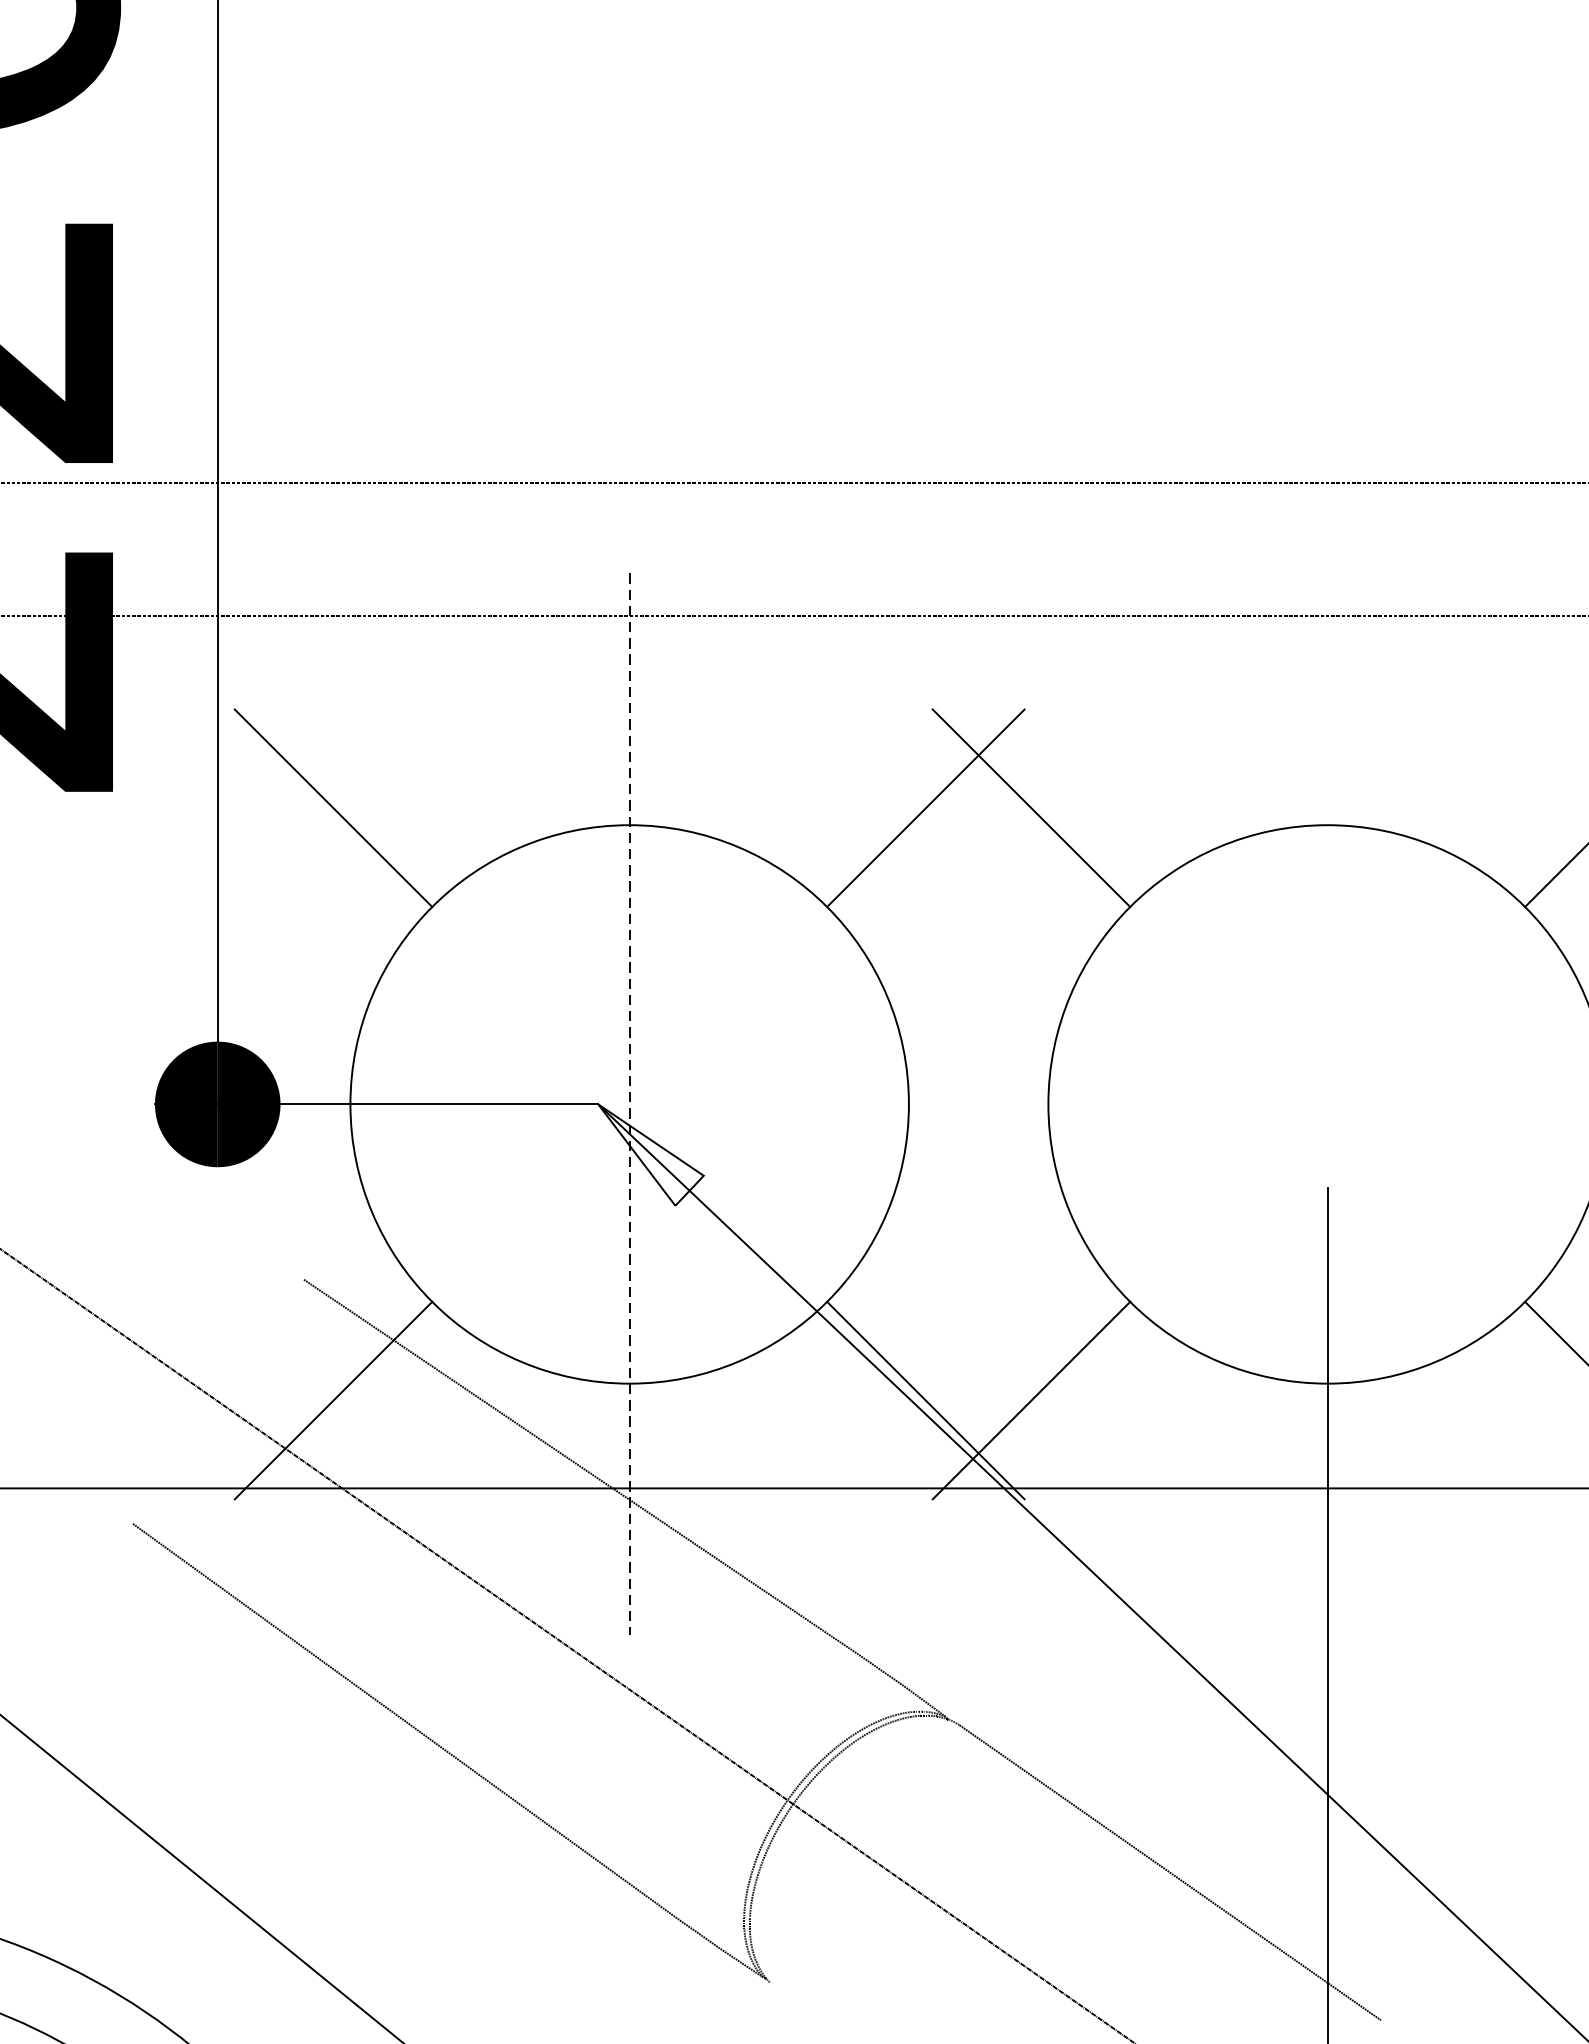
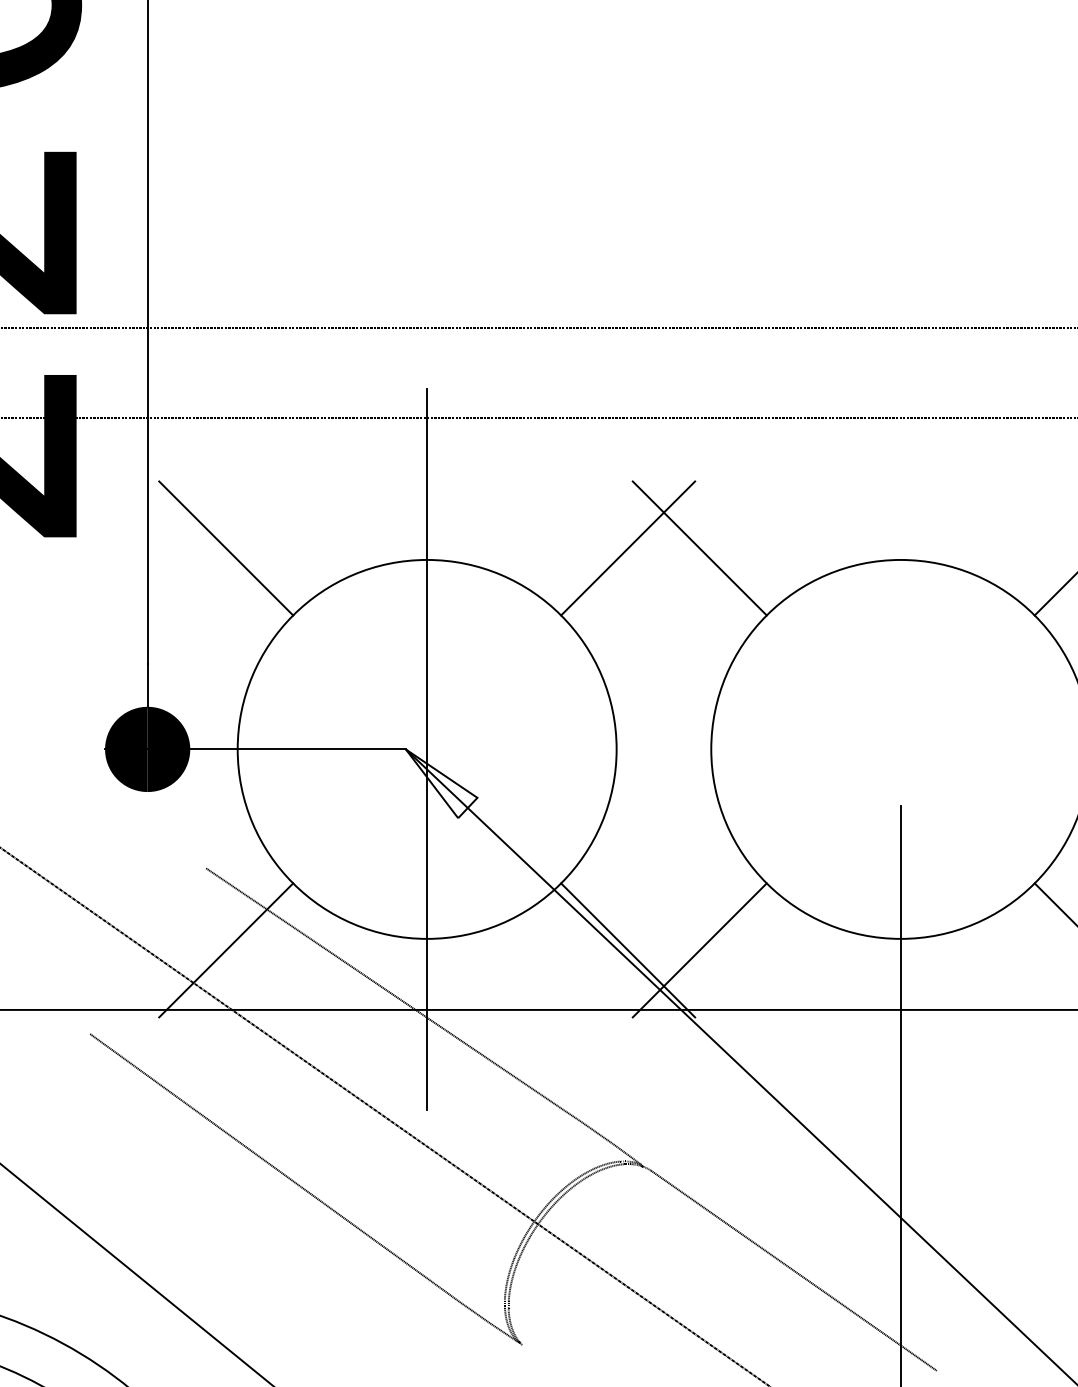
line: (630, 1104) -> (427, 749), dashed -> solid

